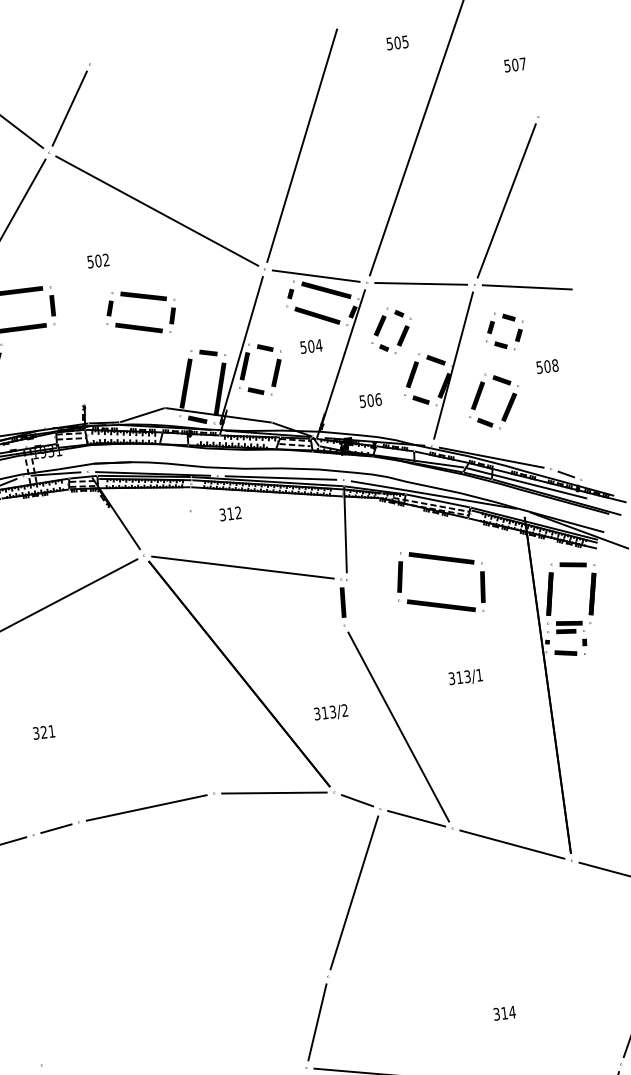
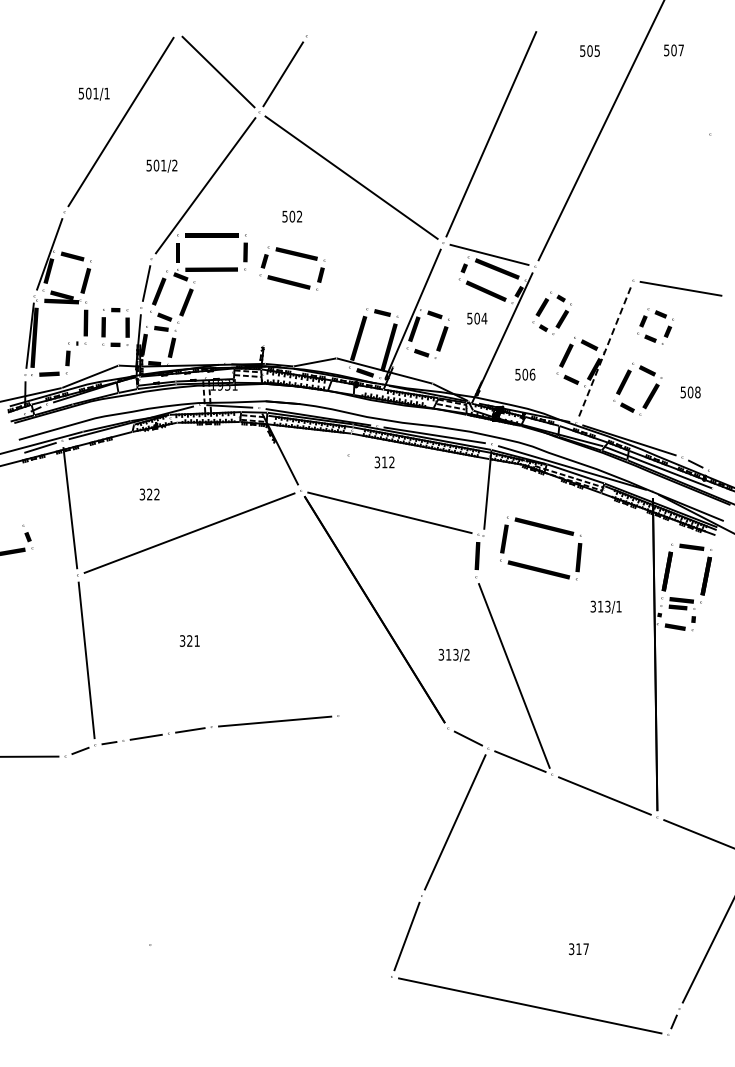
text: (514, 65) -> (673, 50), moved
line: (506, 200) -> (671, 207), removed
line: (421, 283) -> (584, 273), removed
part: (141, 325) -> (291, 280), moved
line: (453, 366) -> (604, 352), solid -> dashed
text: (547, 366) -> (690, 392), moved
part: (437, 602) -> (535, 566), moved
text: (465, 676) -> (605, 606), moved
line: (274, 792) -> (393, 721), removed
text: (512, 1011) -> (586, 948), 314 -> 317

